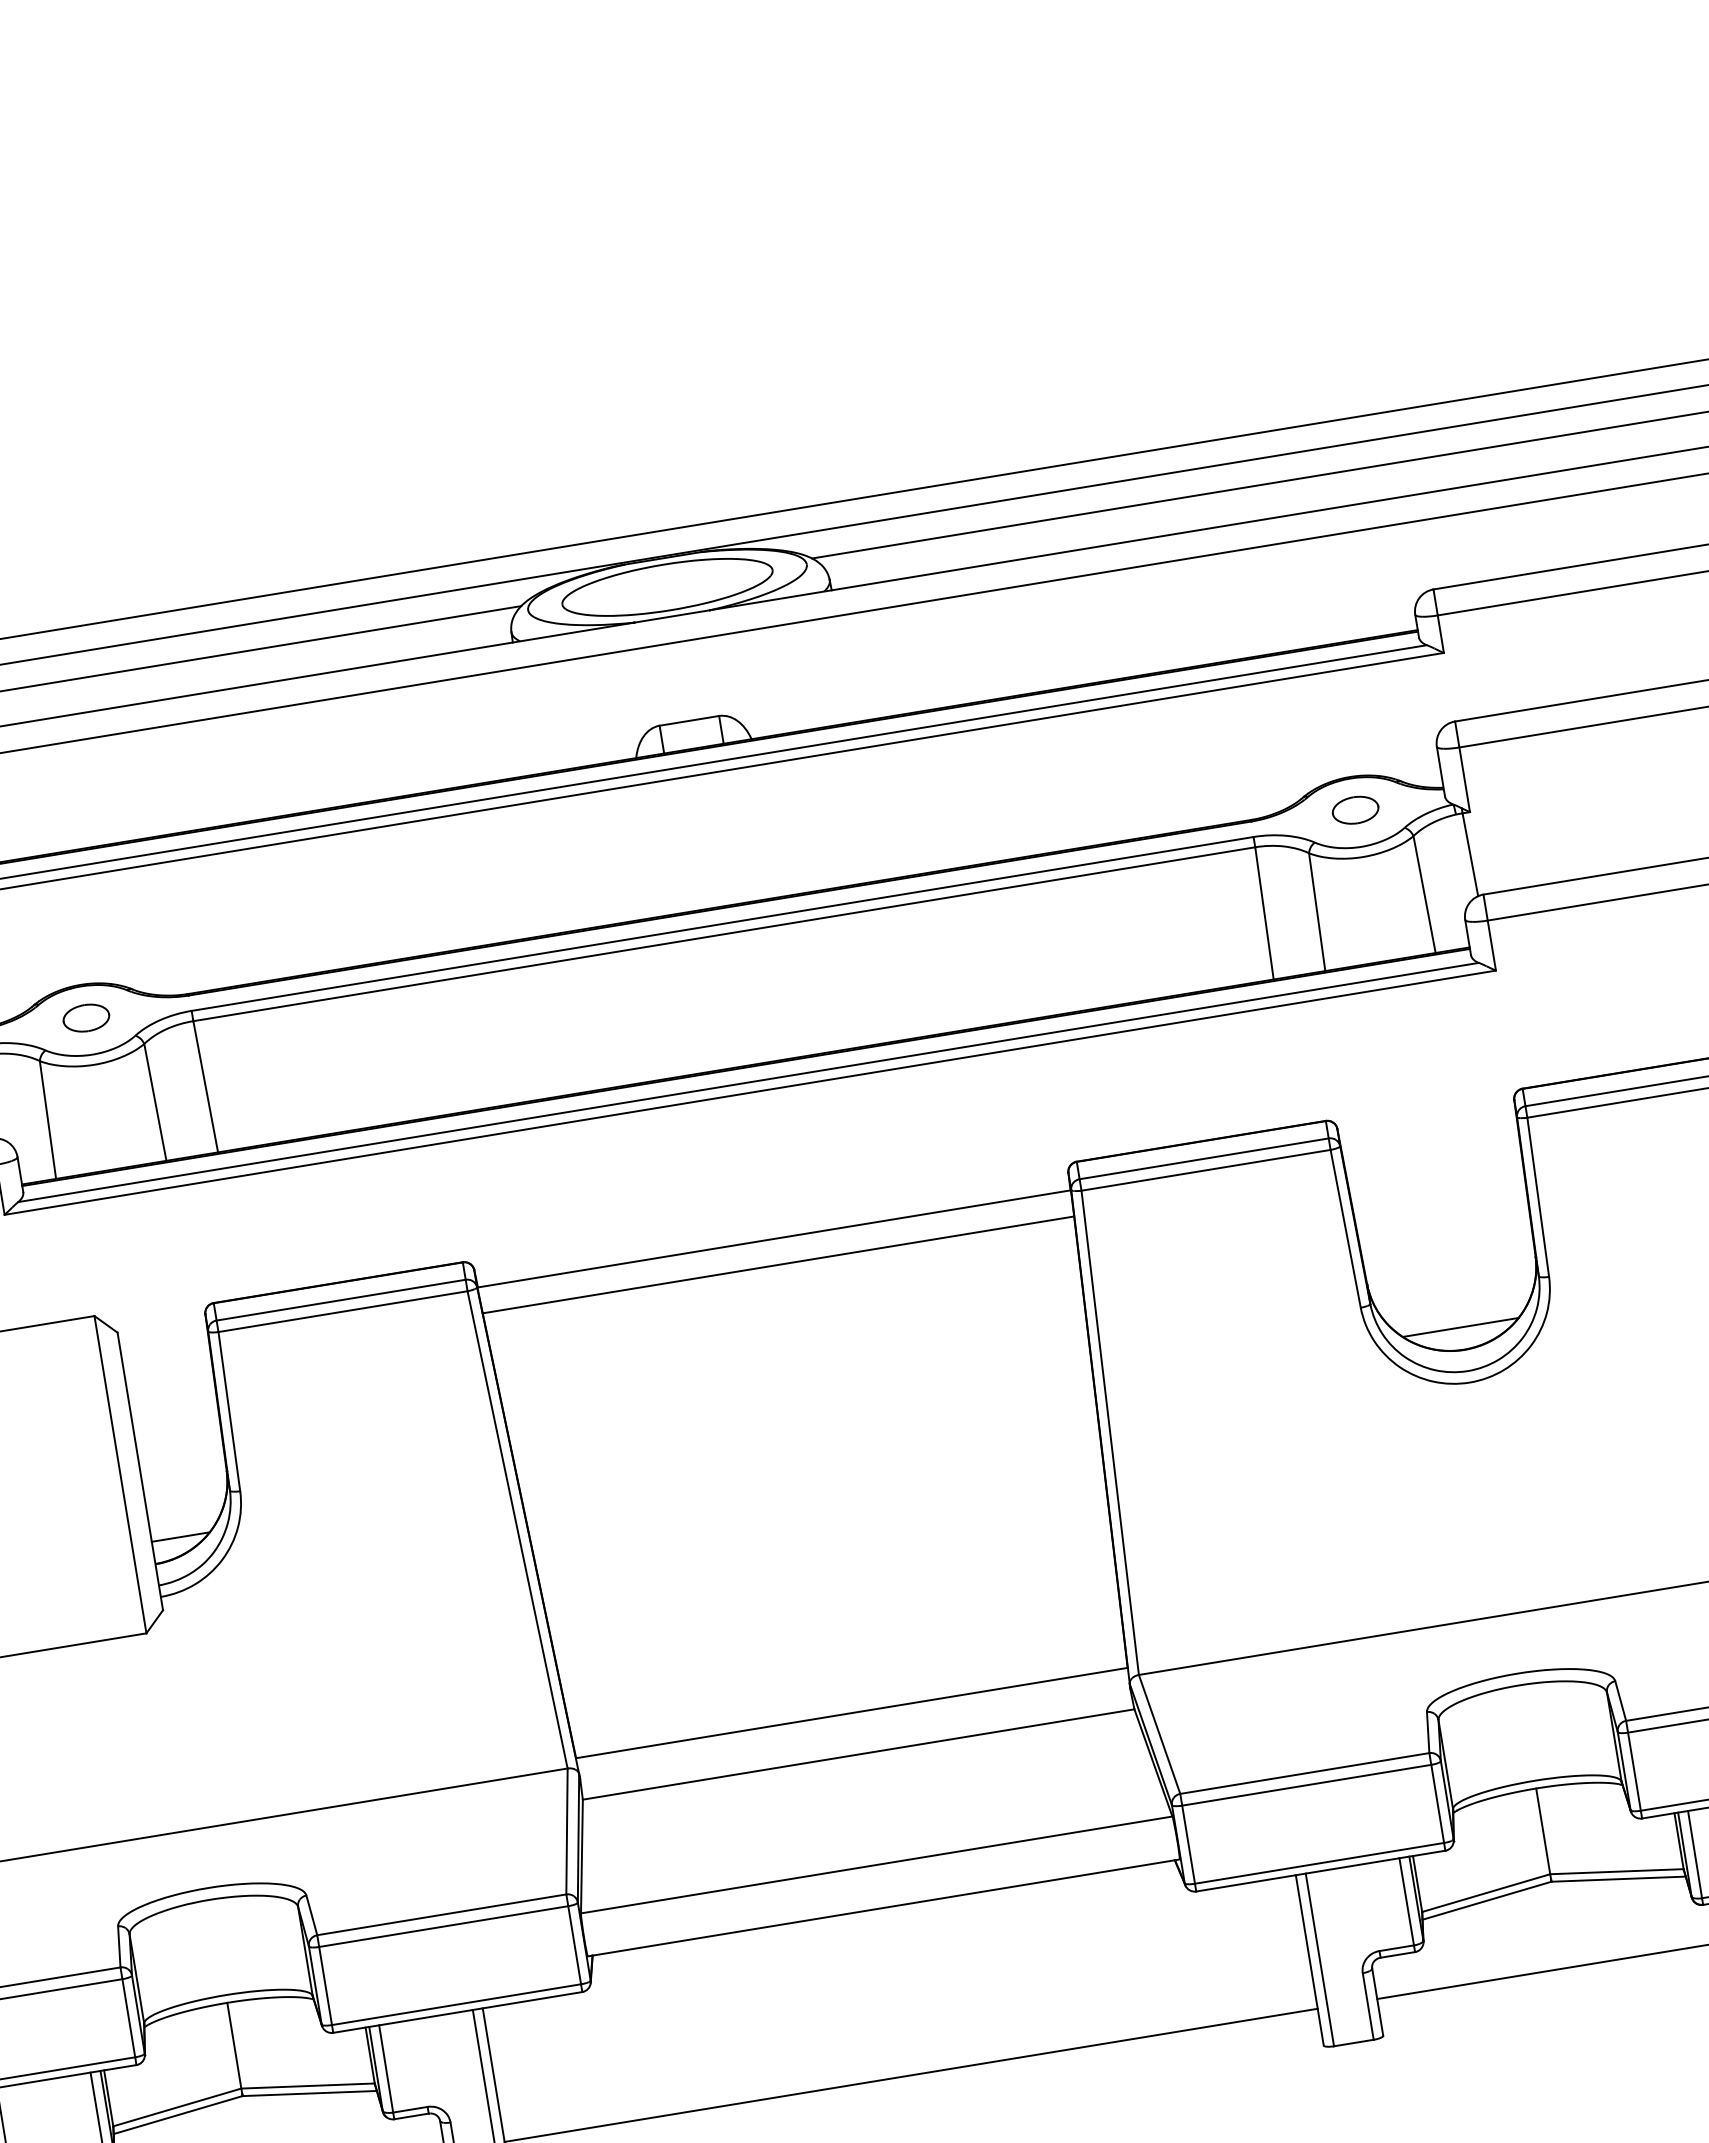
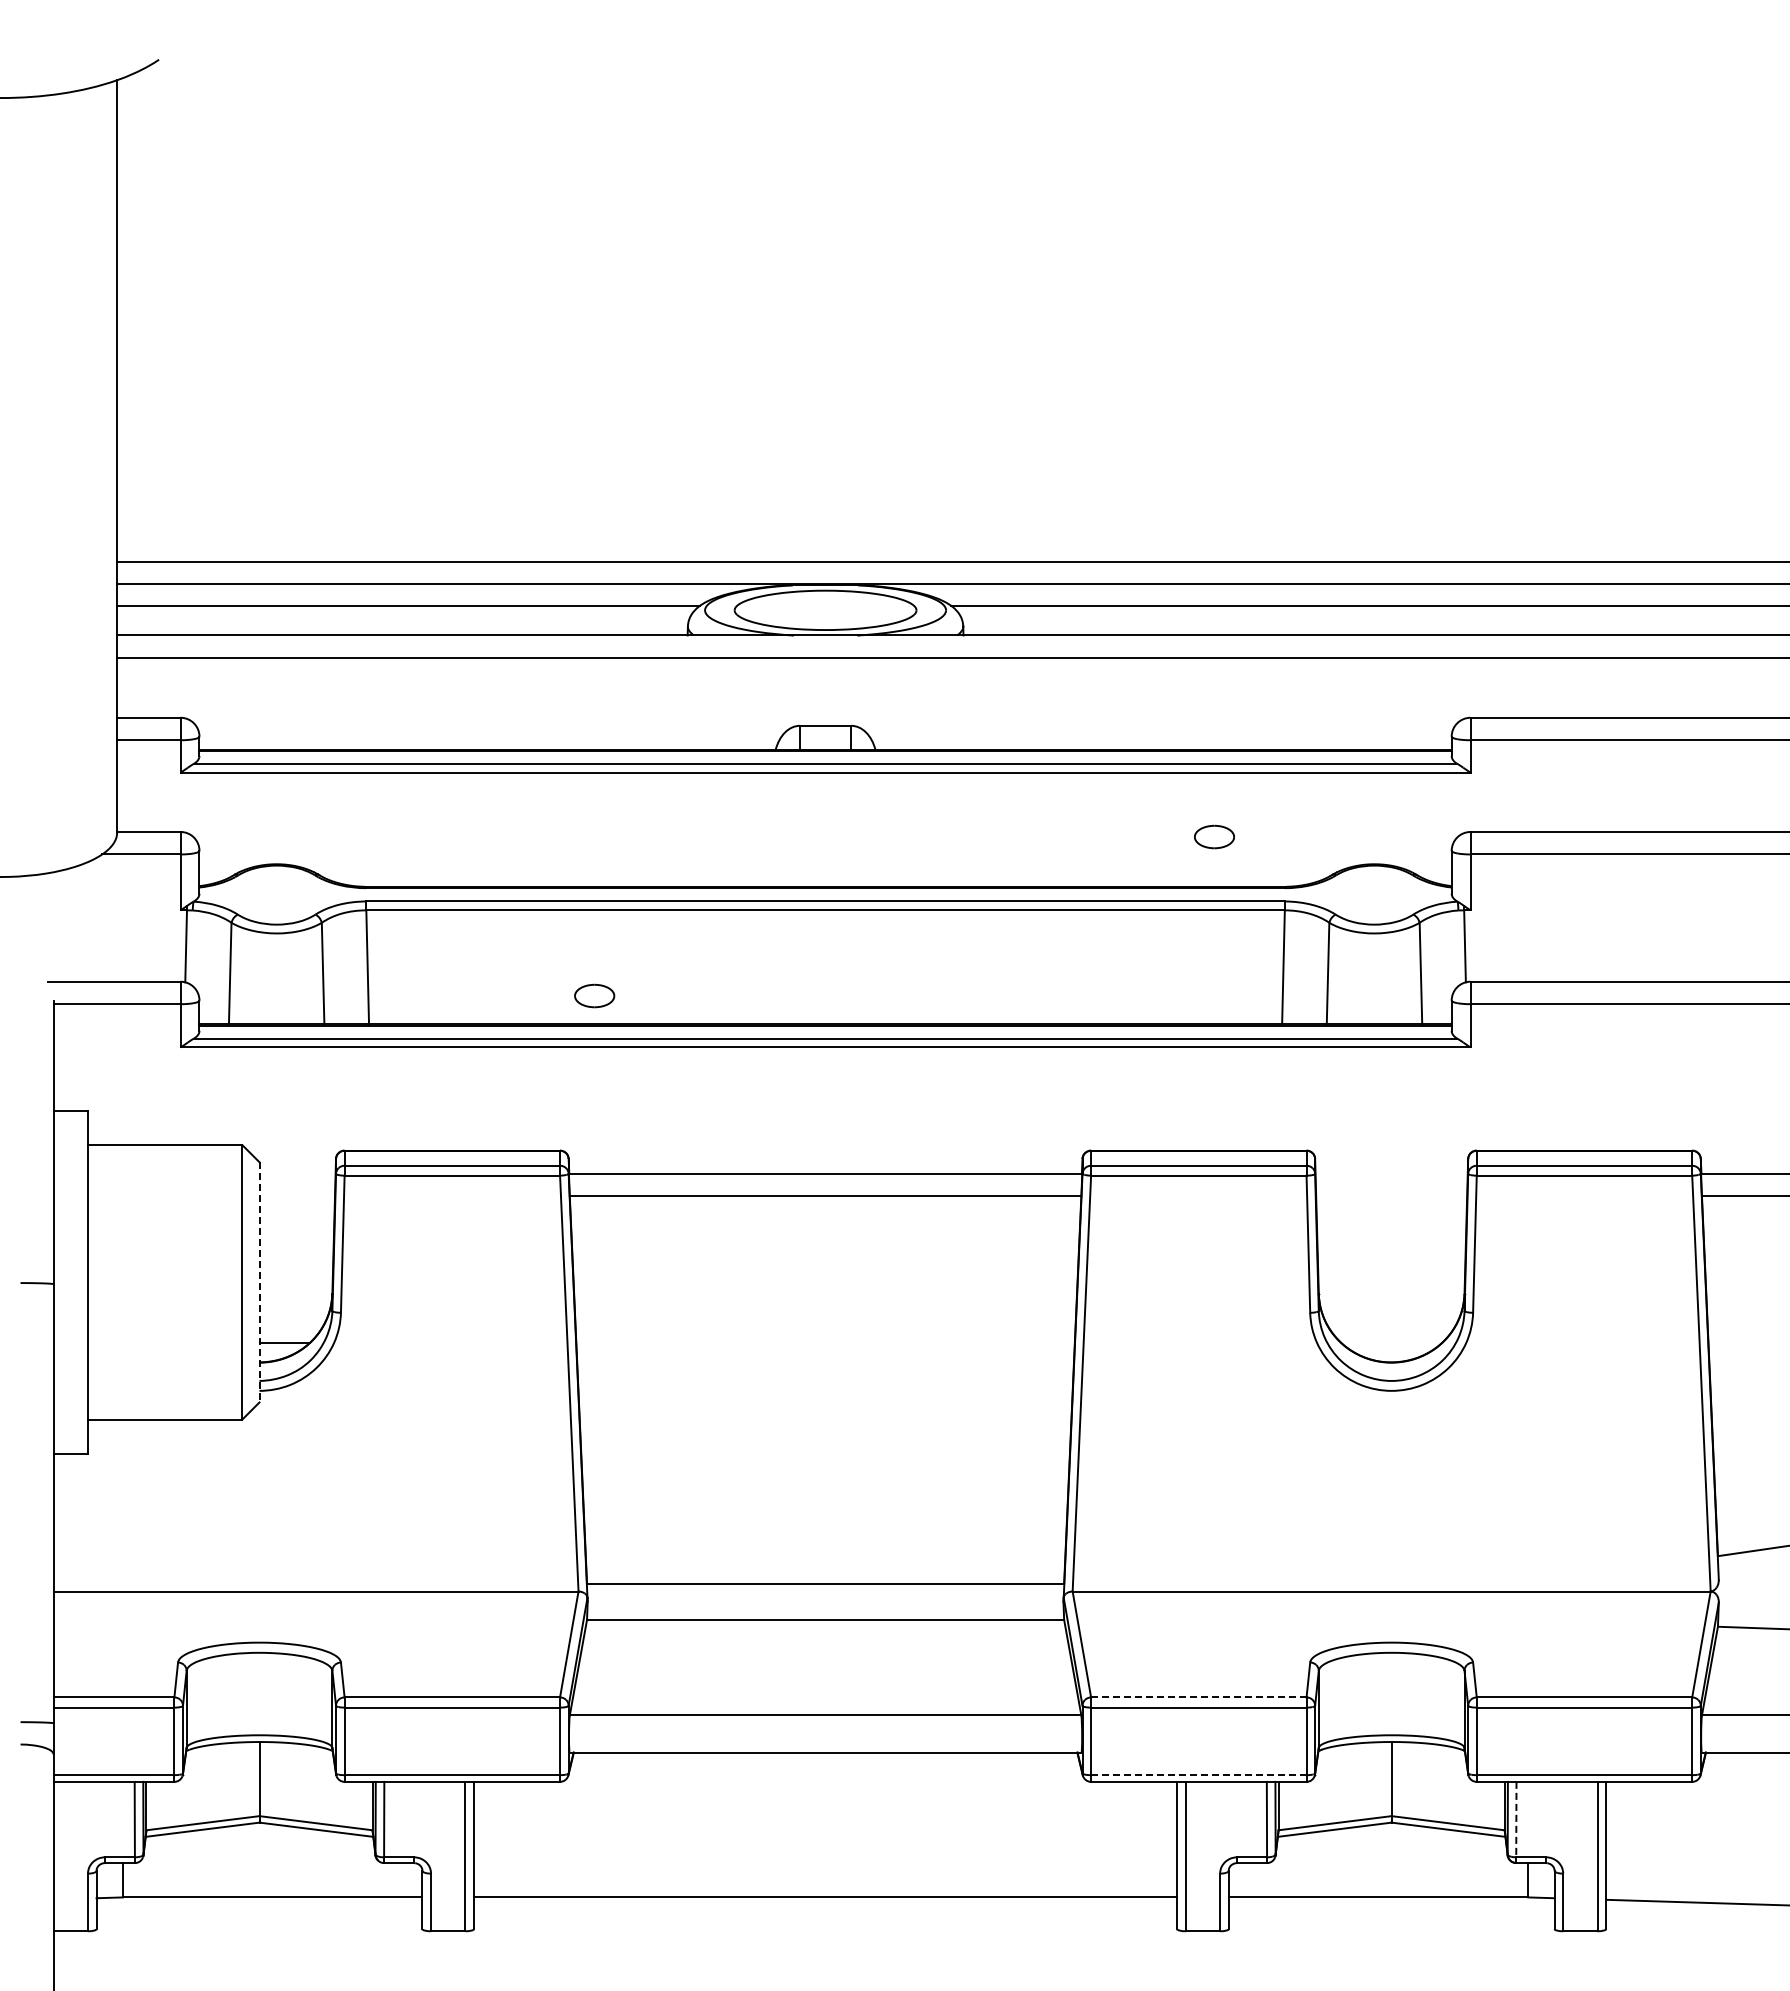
part: (1355, 809) -> (1214, 836), moved
part: (86, 1017) -> (594, 995), moved
line: (1460, 1327) -> (1391, 1343), removed
line: (140, 1471) -> (259, 1282), solid -> dashed
line: (1304, 1773) -> (1198, 1697), solid -> dashed
line: (1695, 1854) -> (1516, 1819), solid -> dashed
line: (1319, 1863) -> (1198, 1775), solid -> dashed

